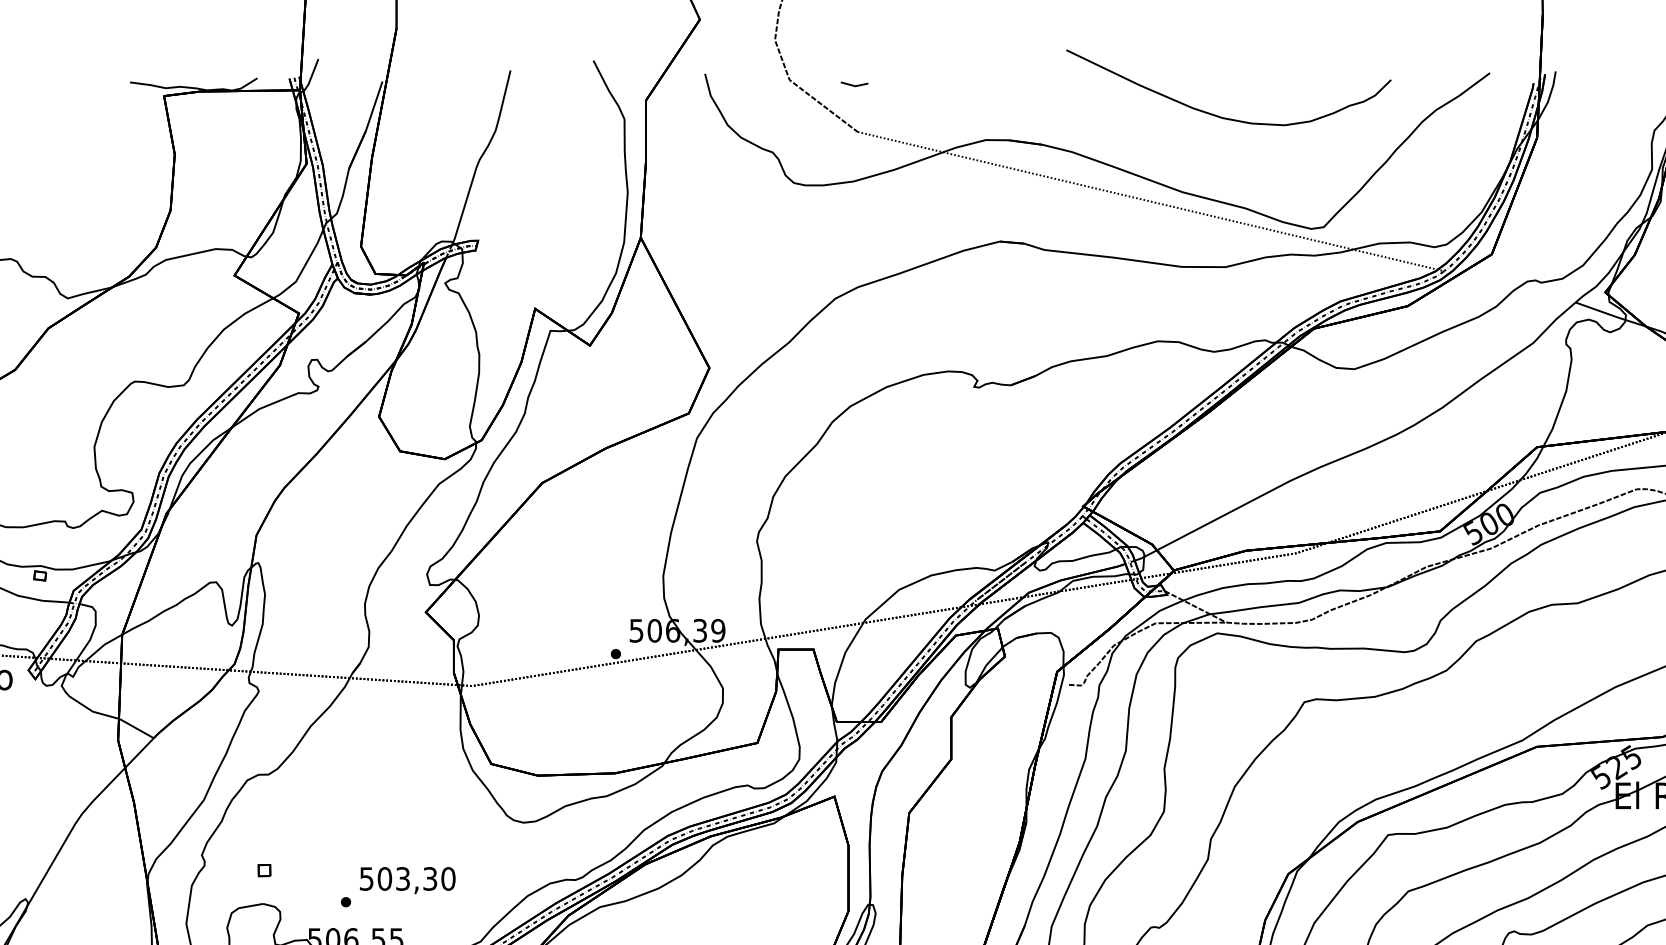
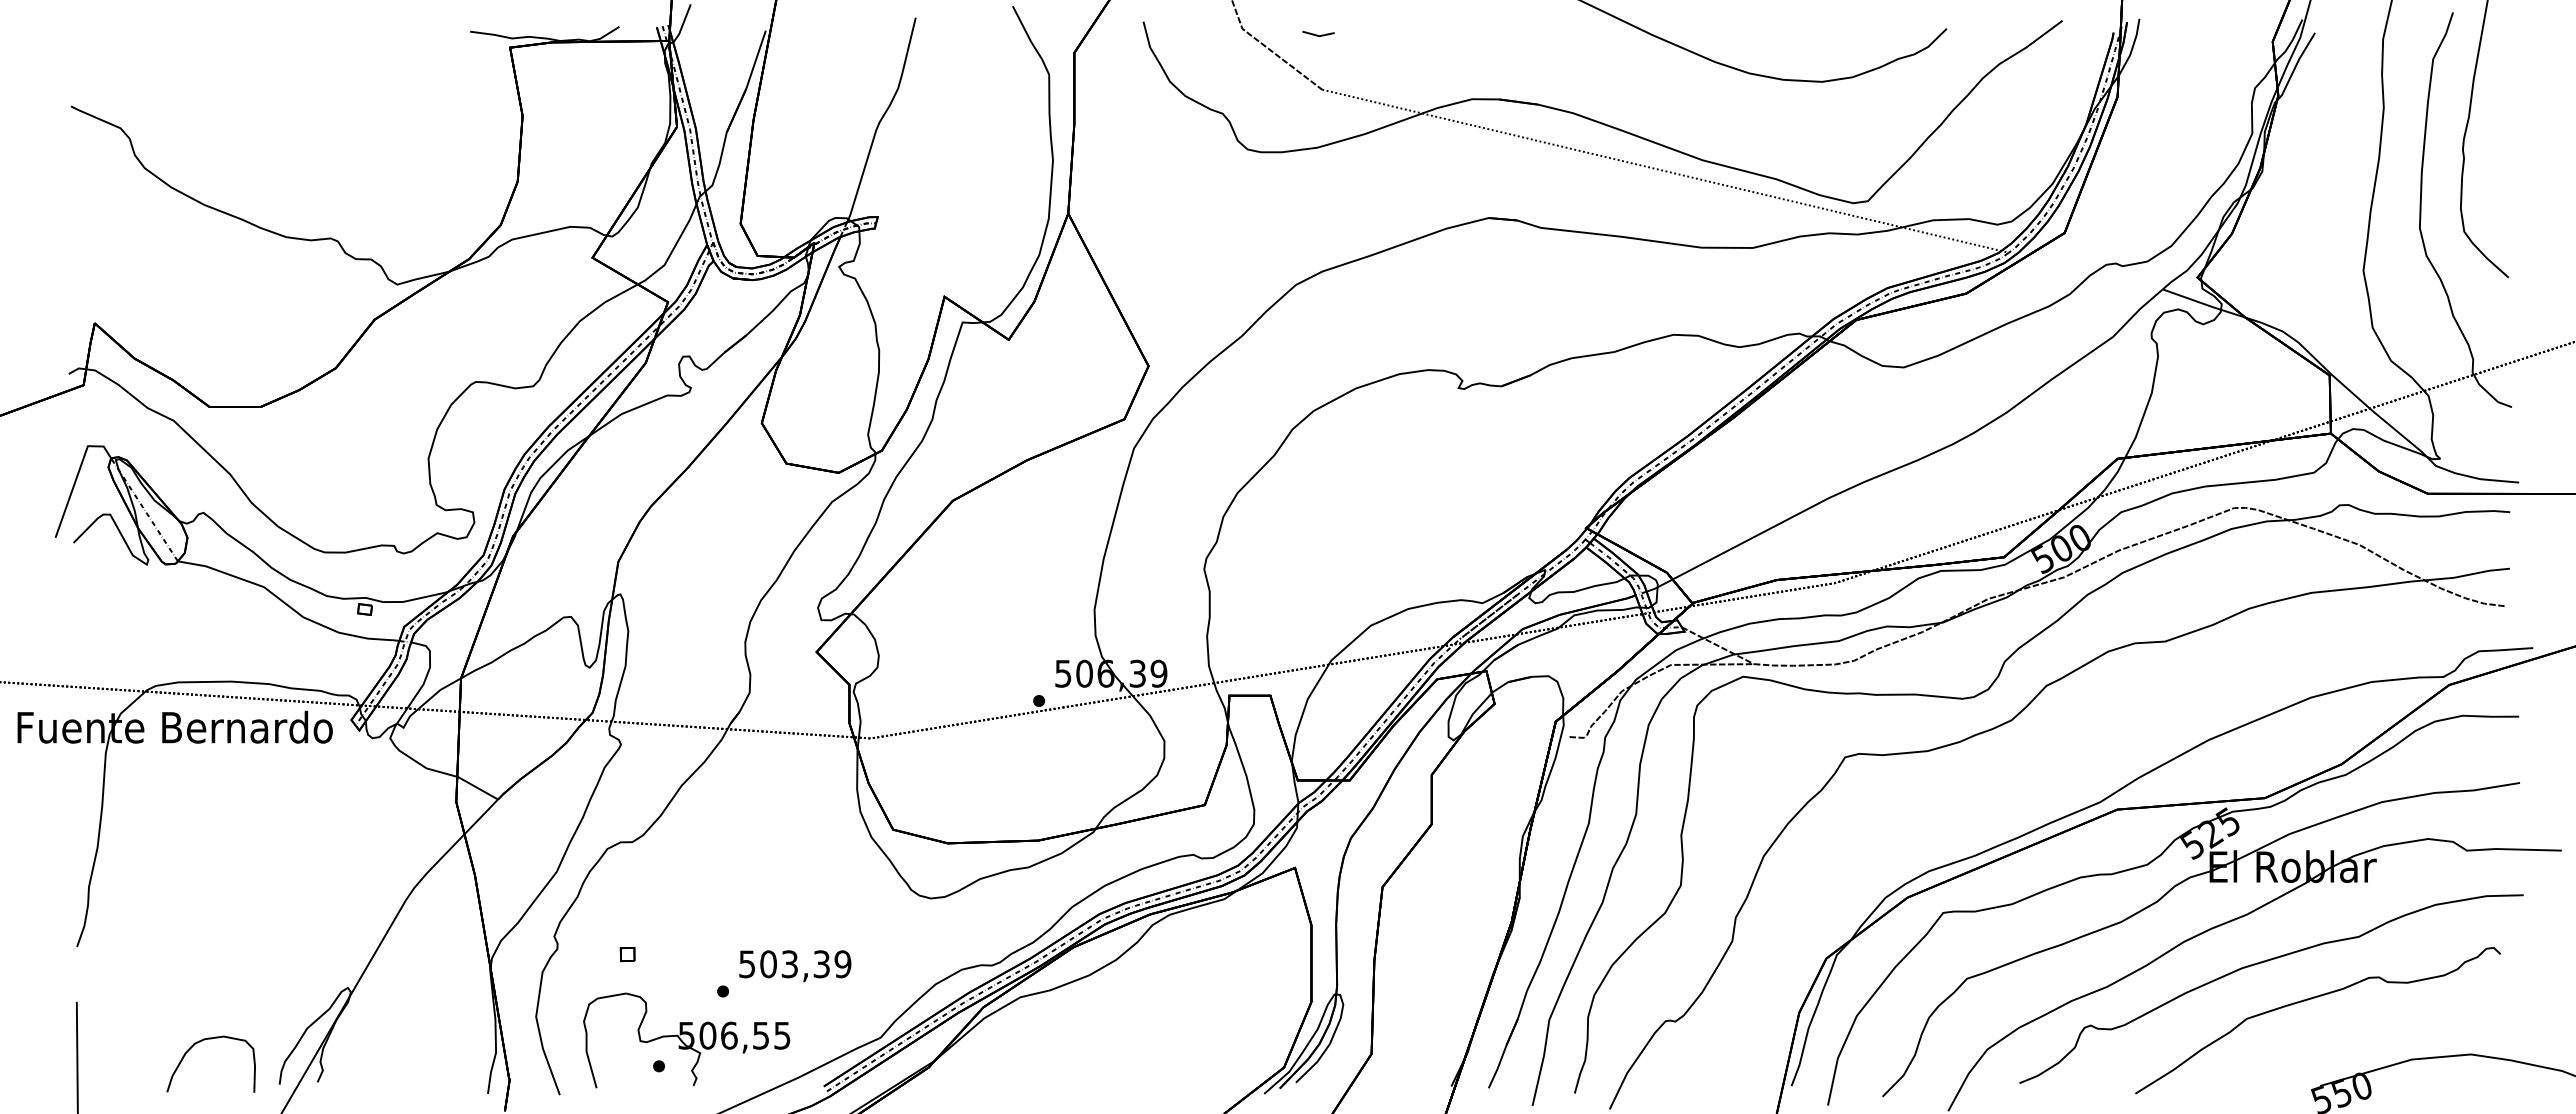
text: (447, 879) -> (842, 964), 503,30 -> 503,39

